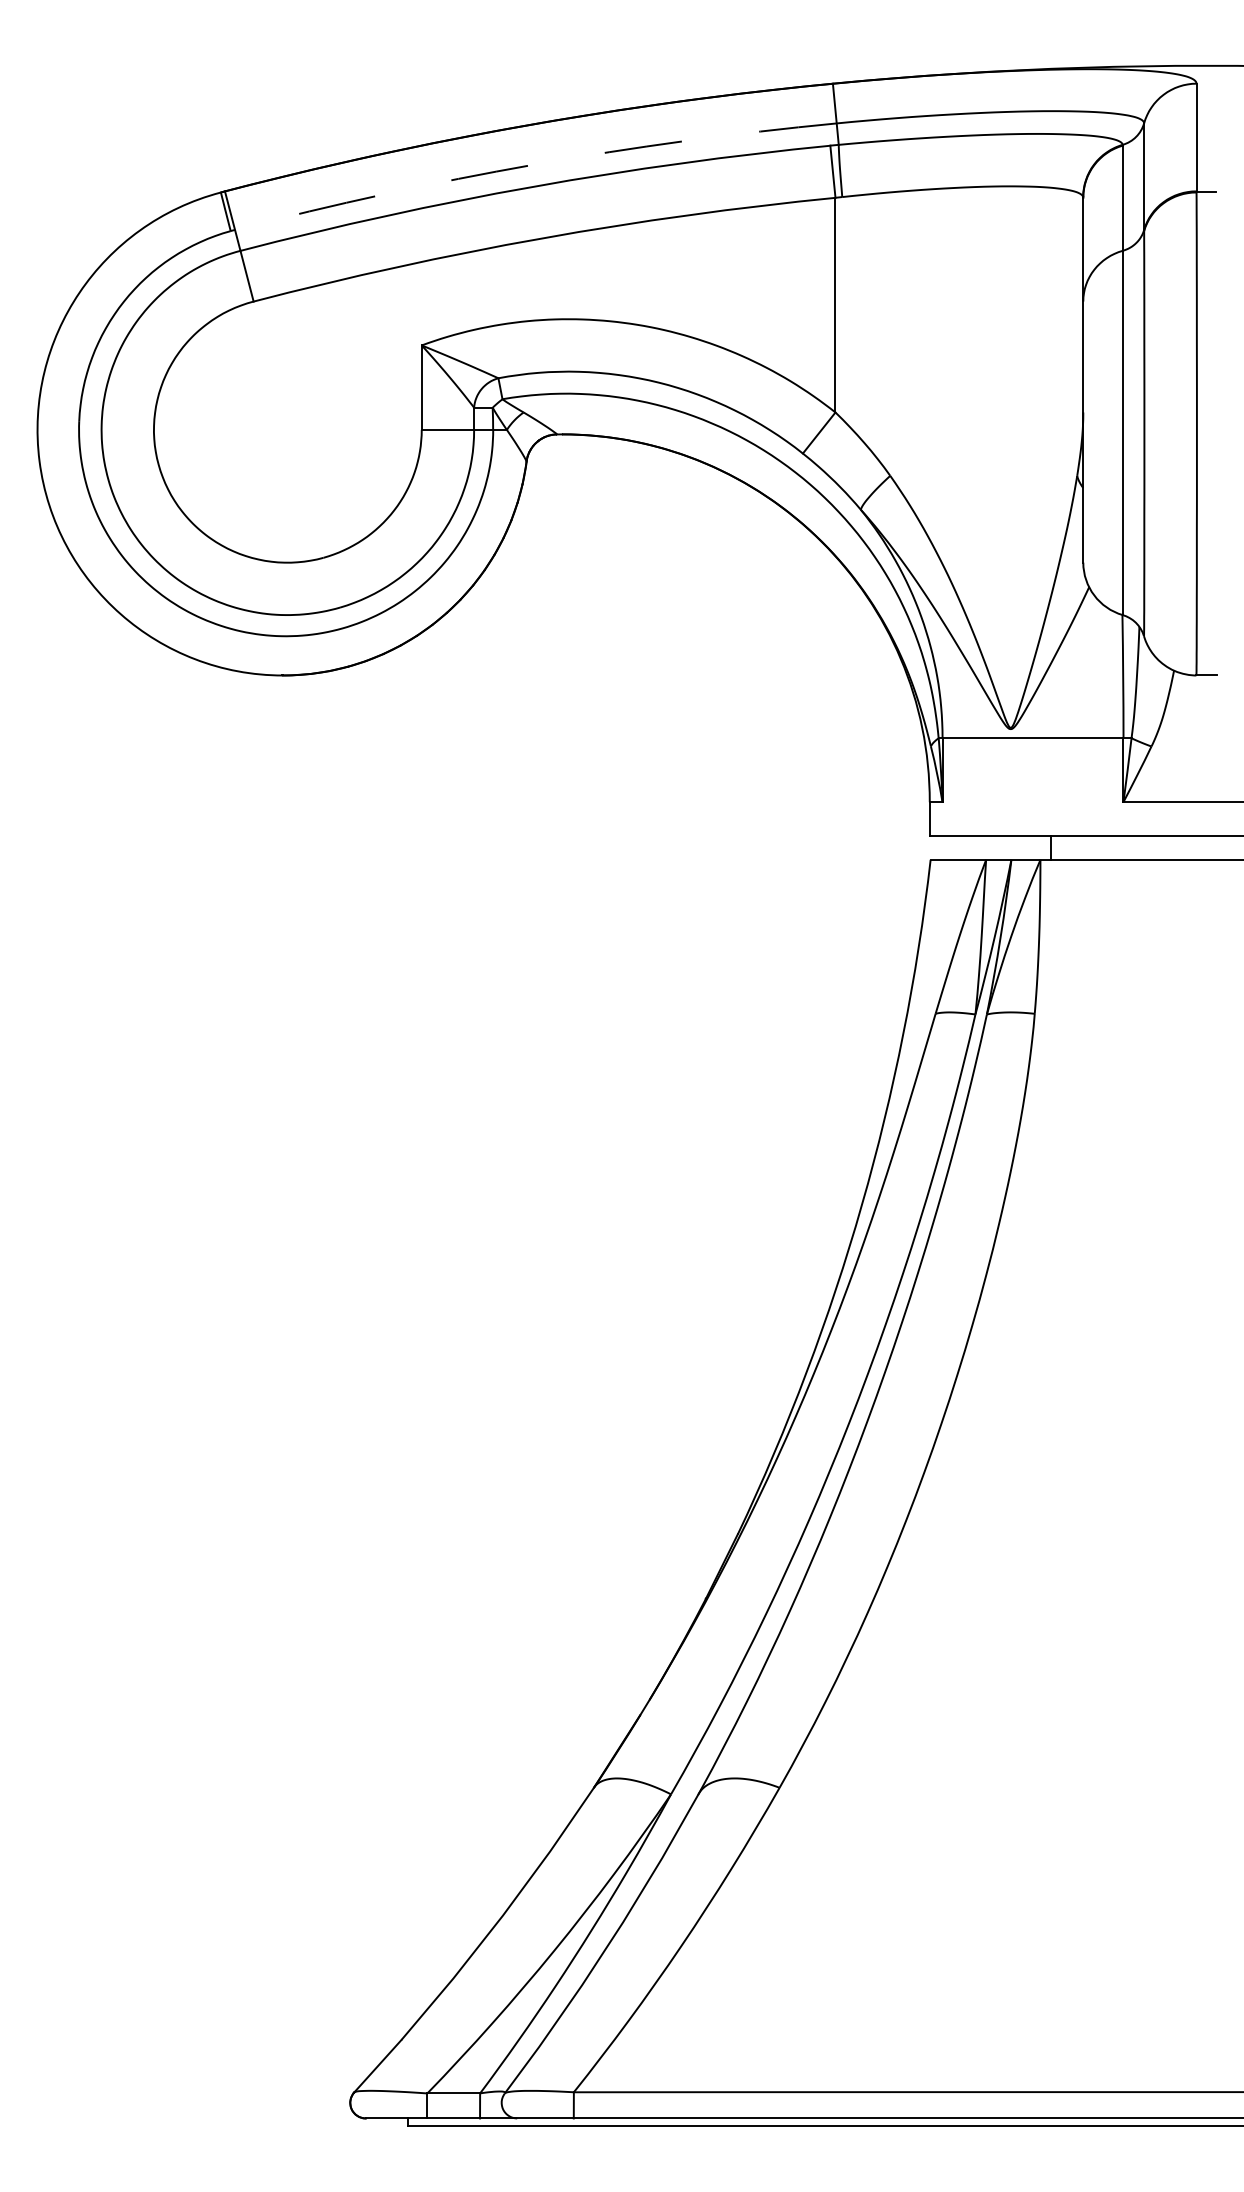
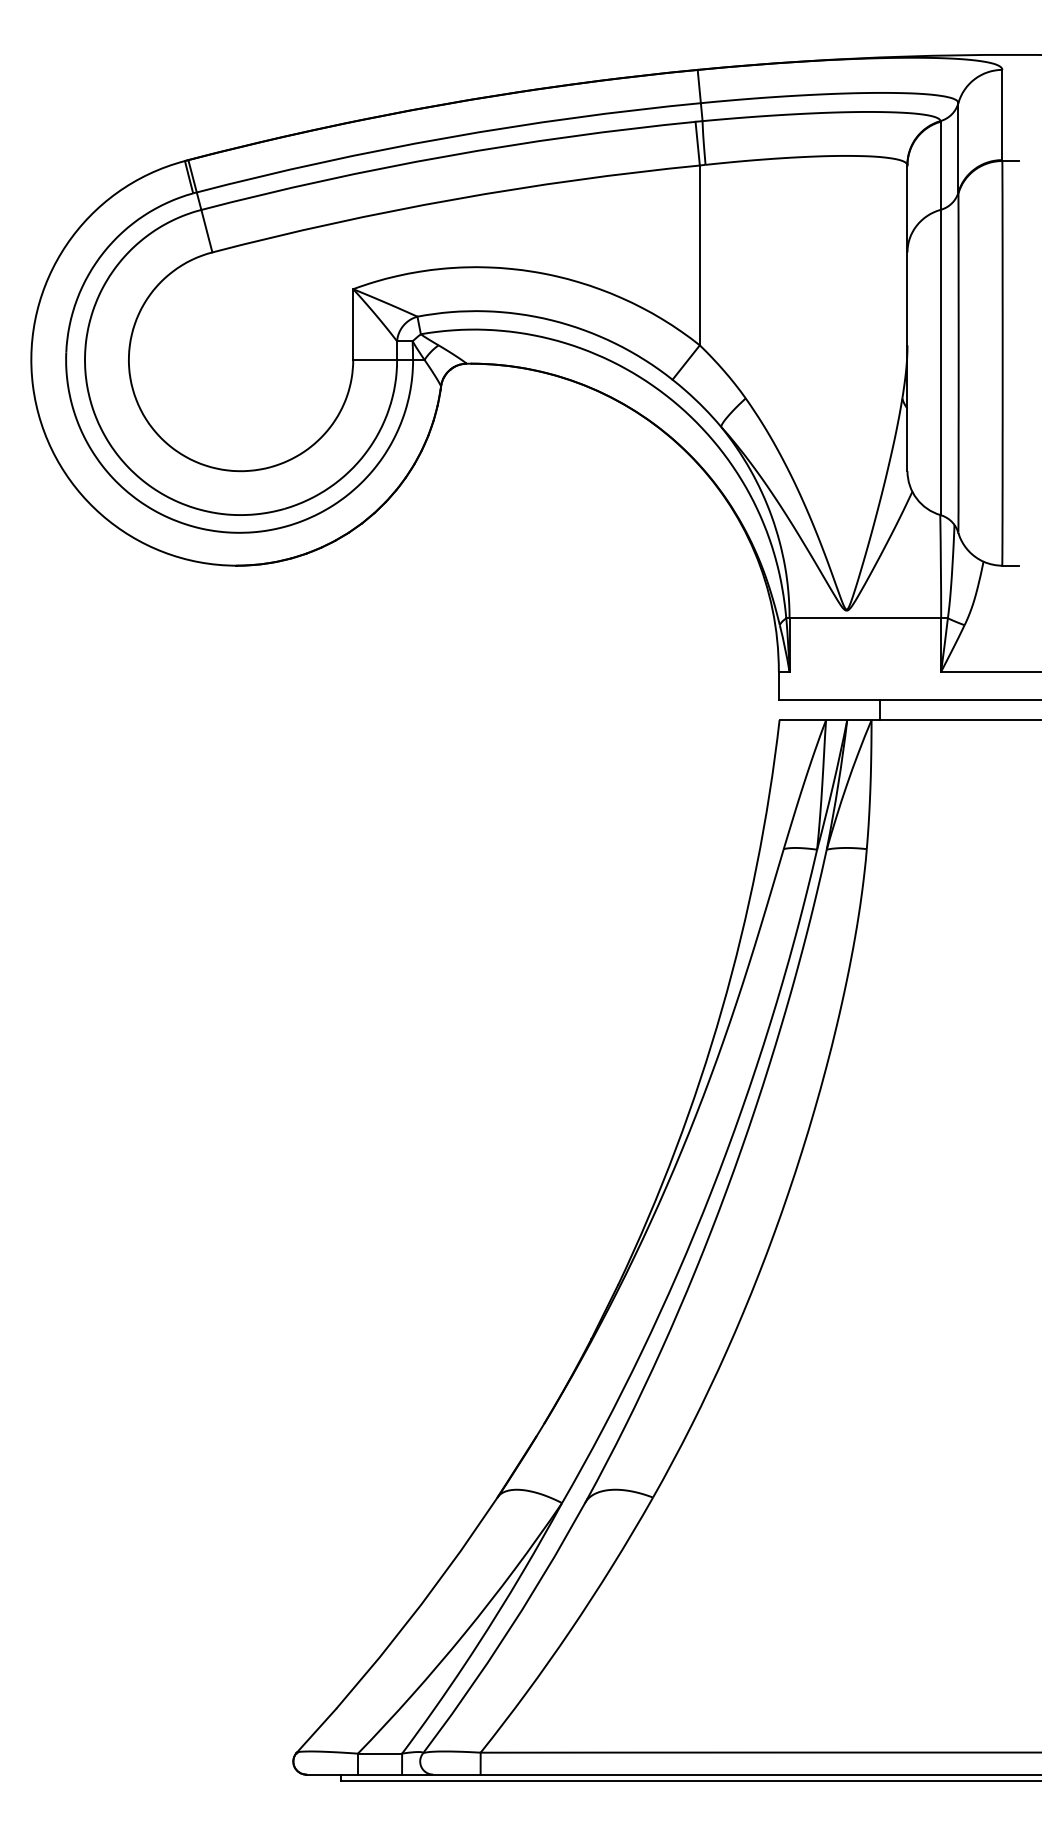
arc: (533, 164) -> (446, 137), dashed -> solid

